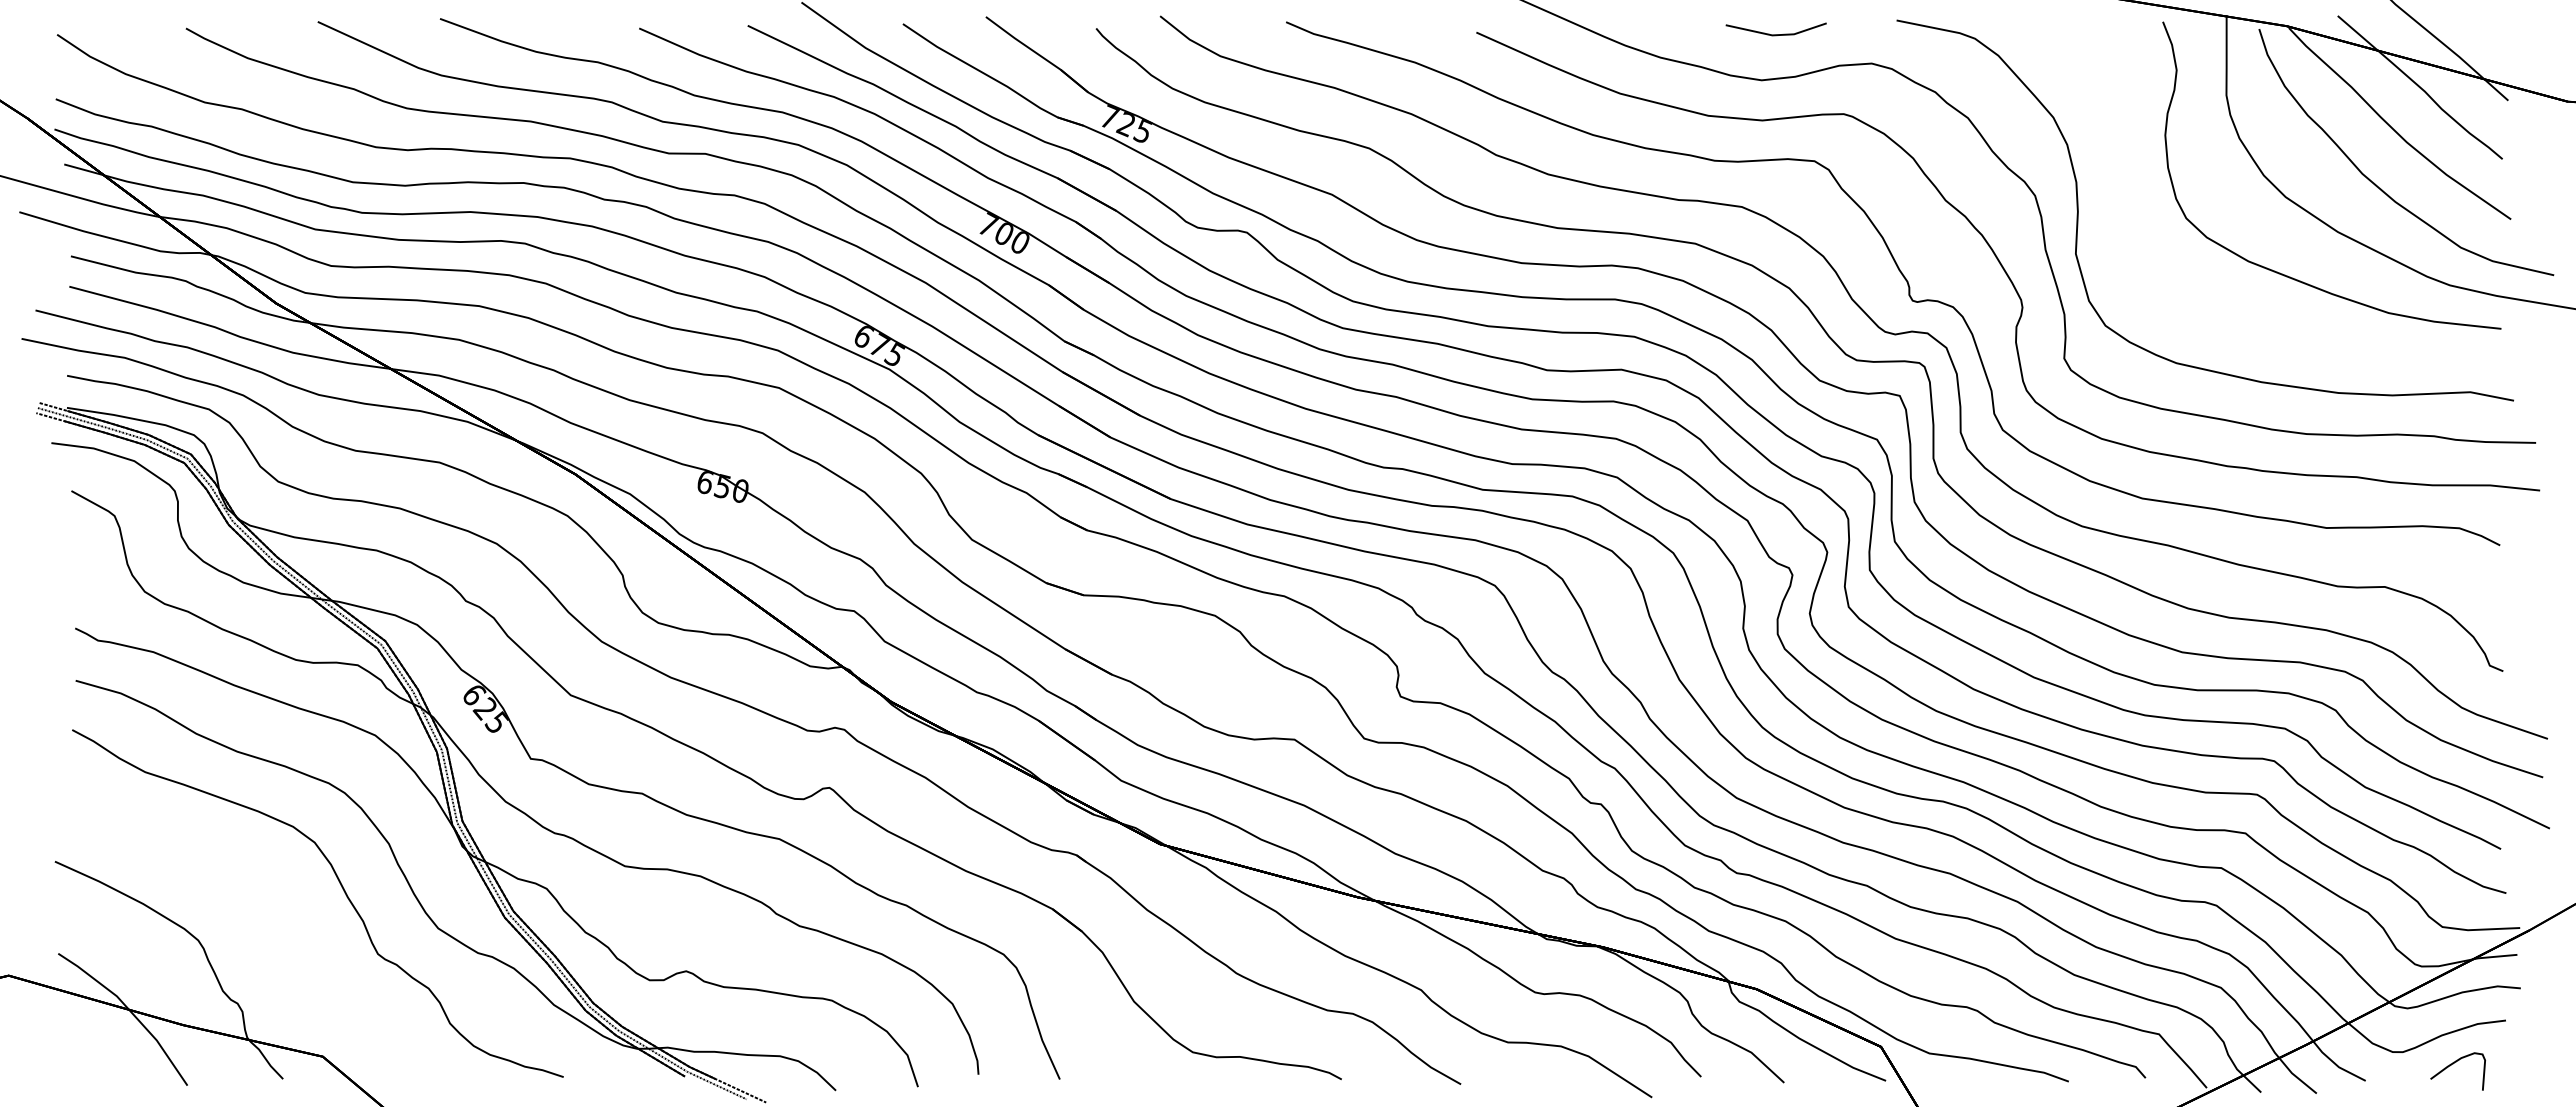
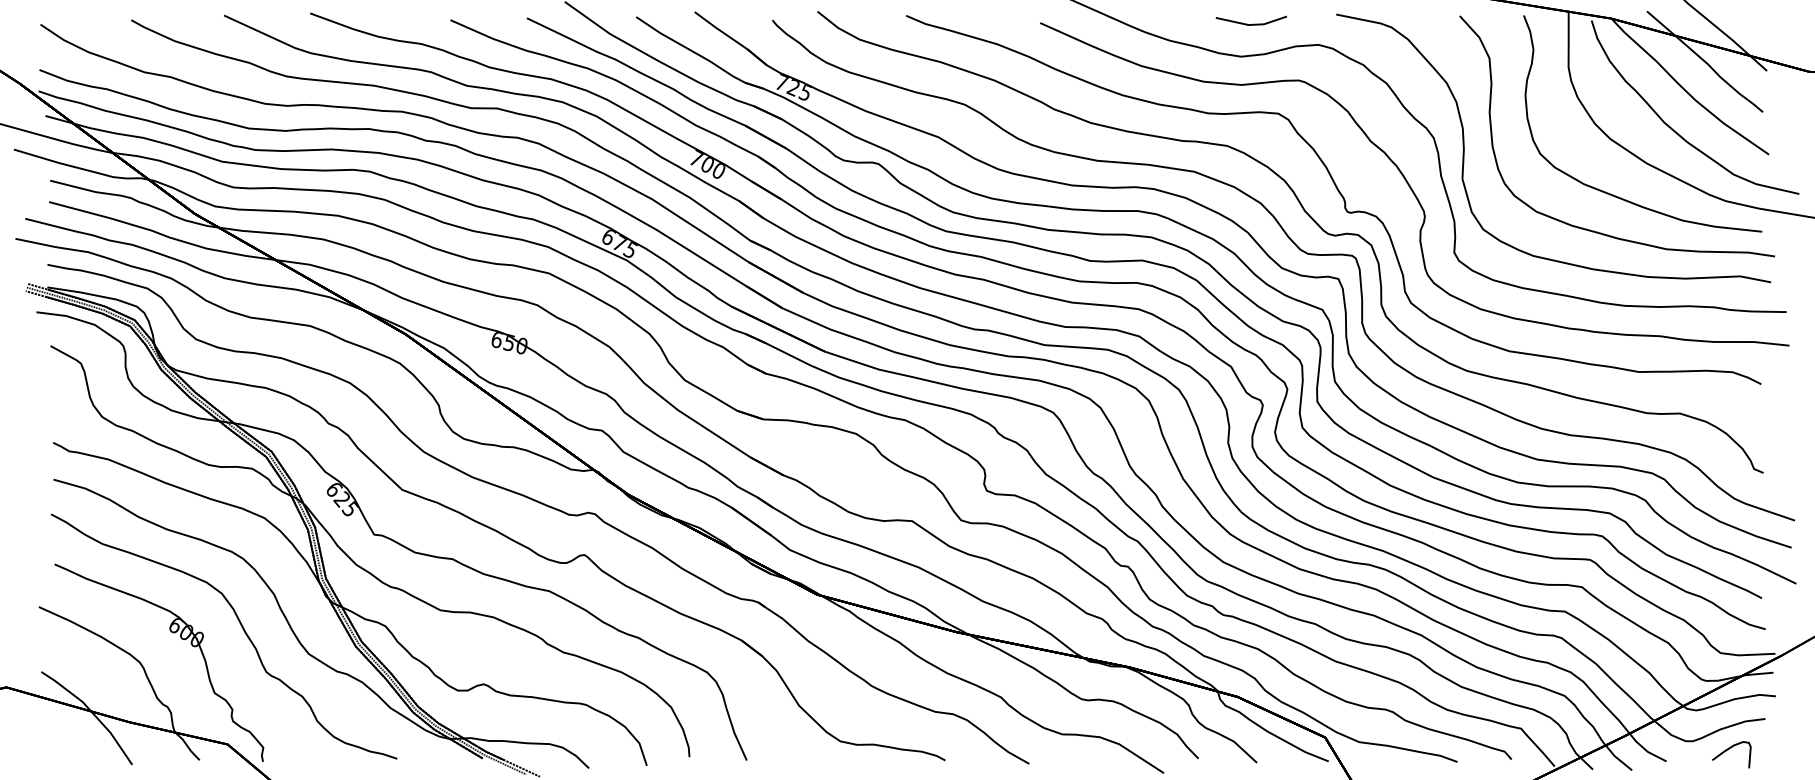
part: (2262, 327) -> (1593, 230), added
part: (243, 898) -> (171, 633), added

